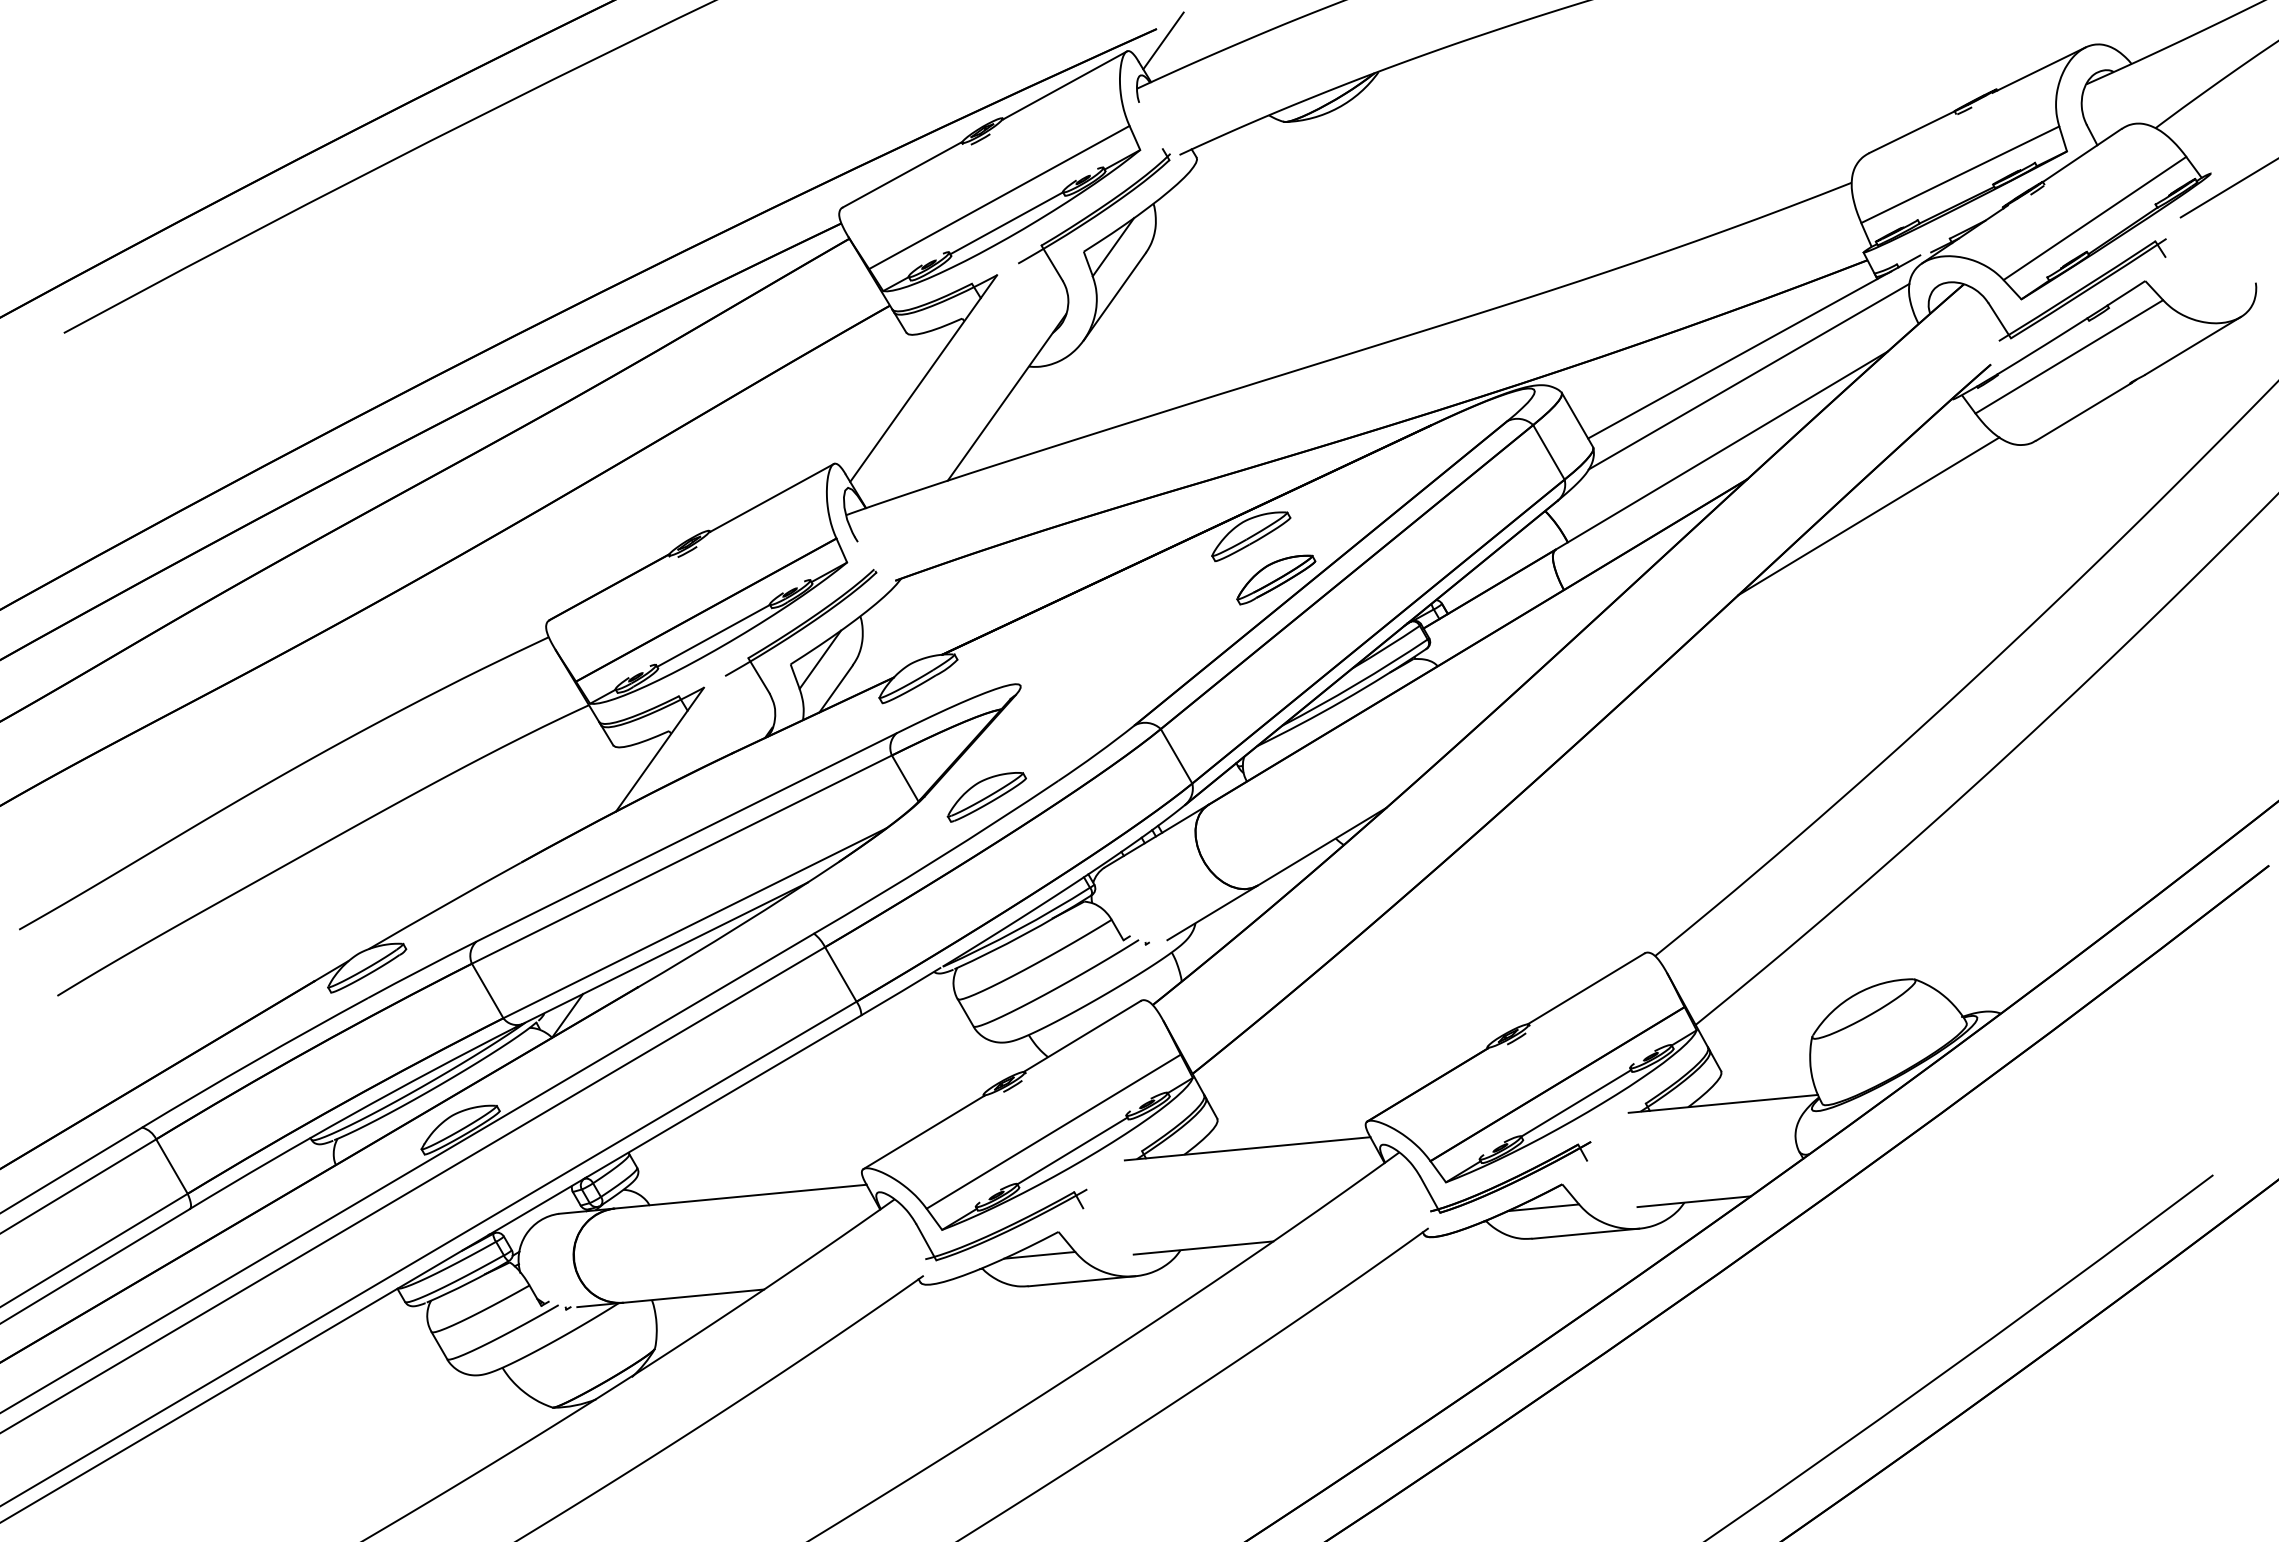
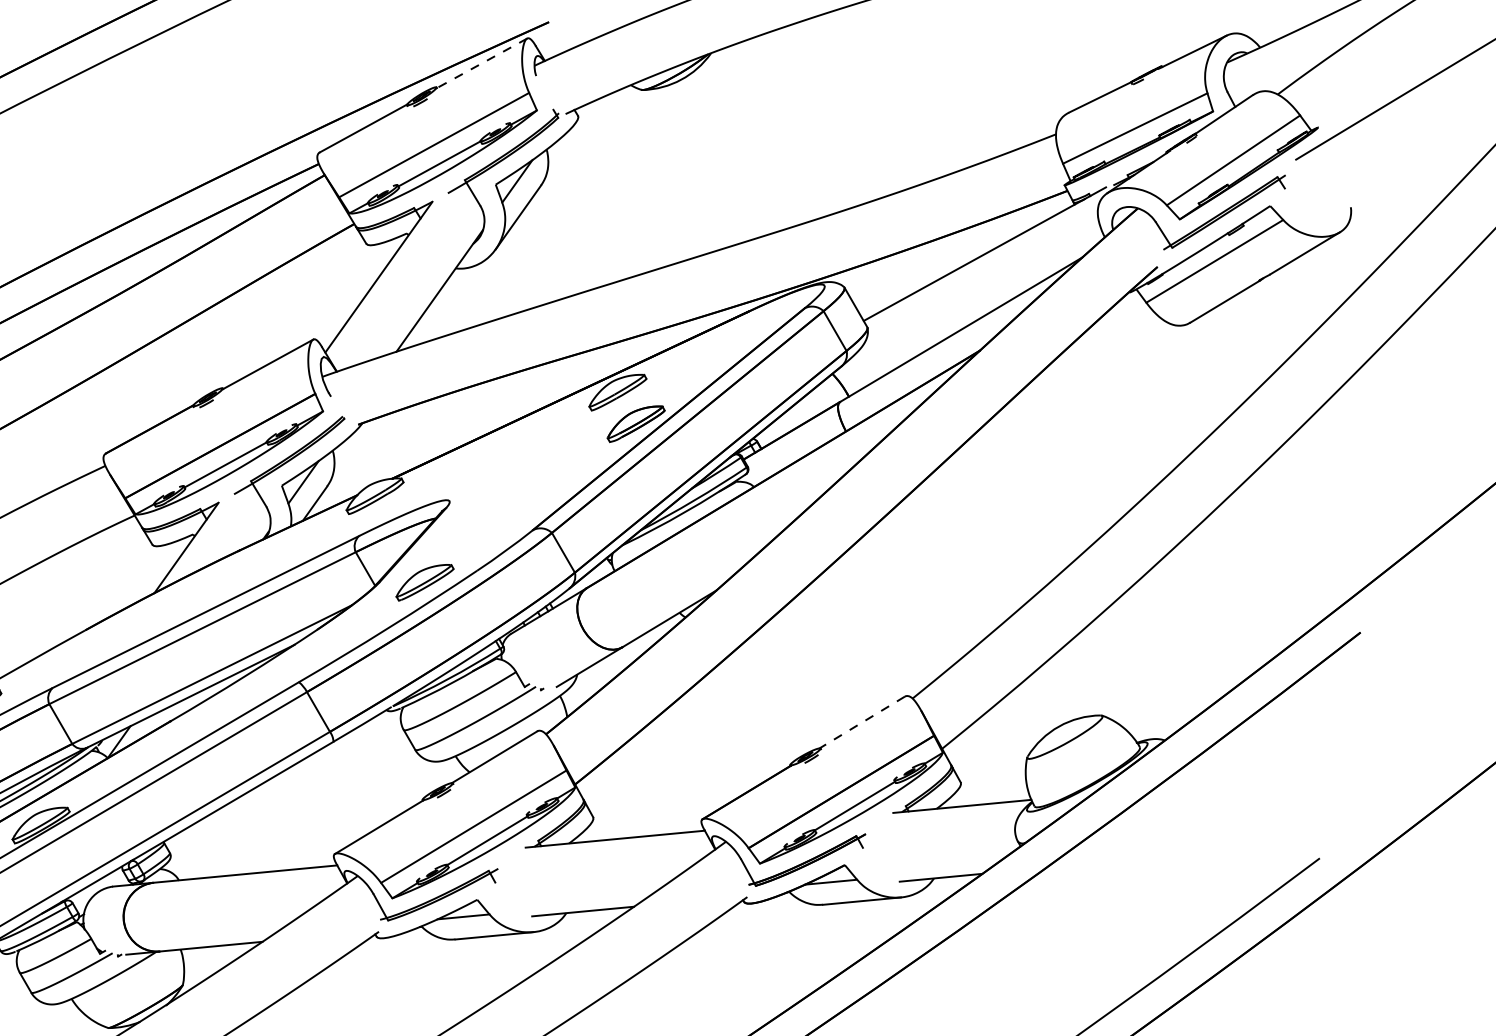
line: (1163, 40) -> (553, 30), removed
line: (1065, 85) -> (482, 63), solid -> dashed
line: (1748, 376) -> (980, 275), removed
line: (1868, 516) -> (1068, 377), removed
line: (1585, 989) -> (861, 722), solid -> dashed

